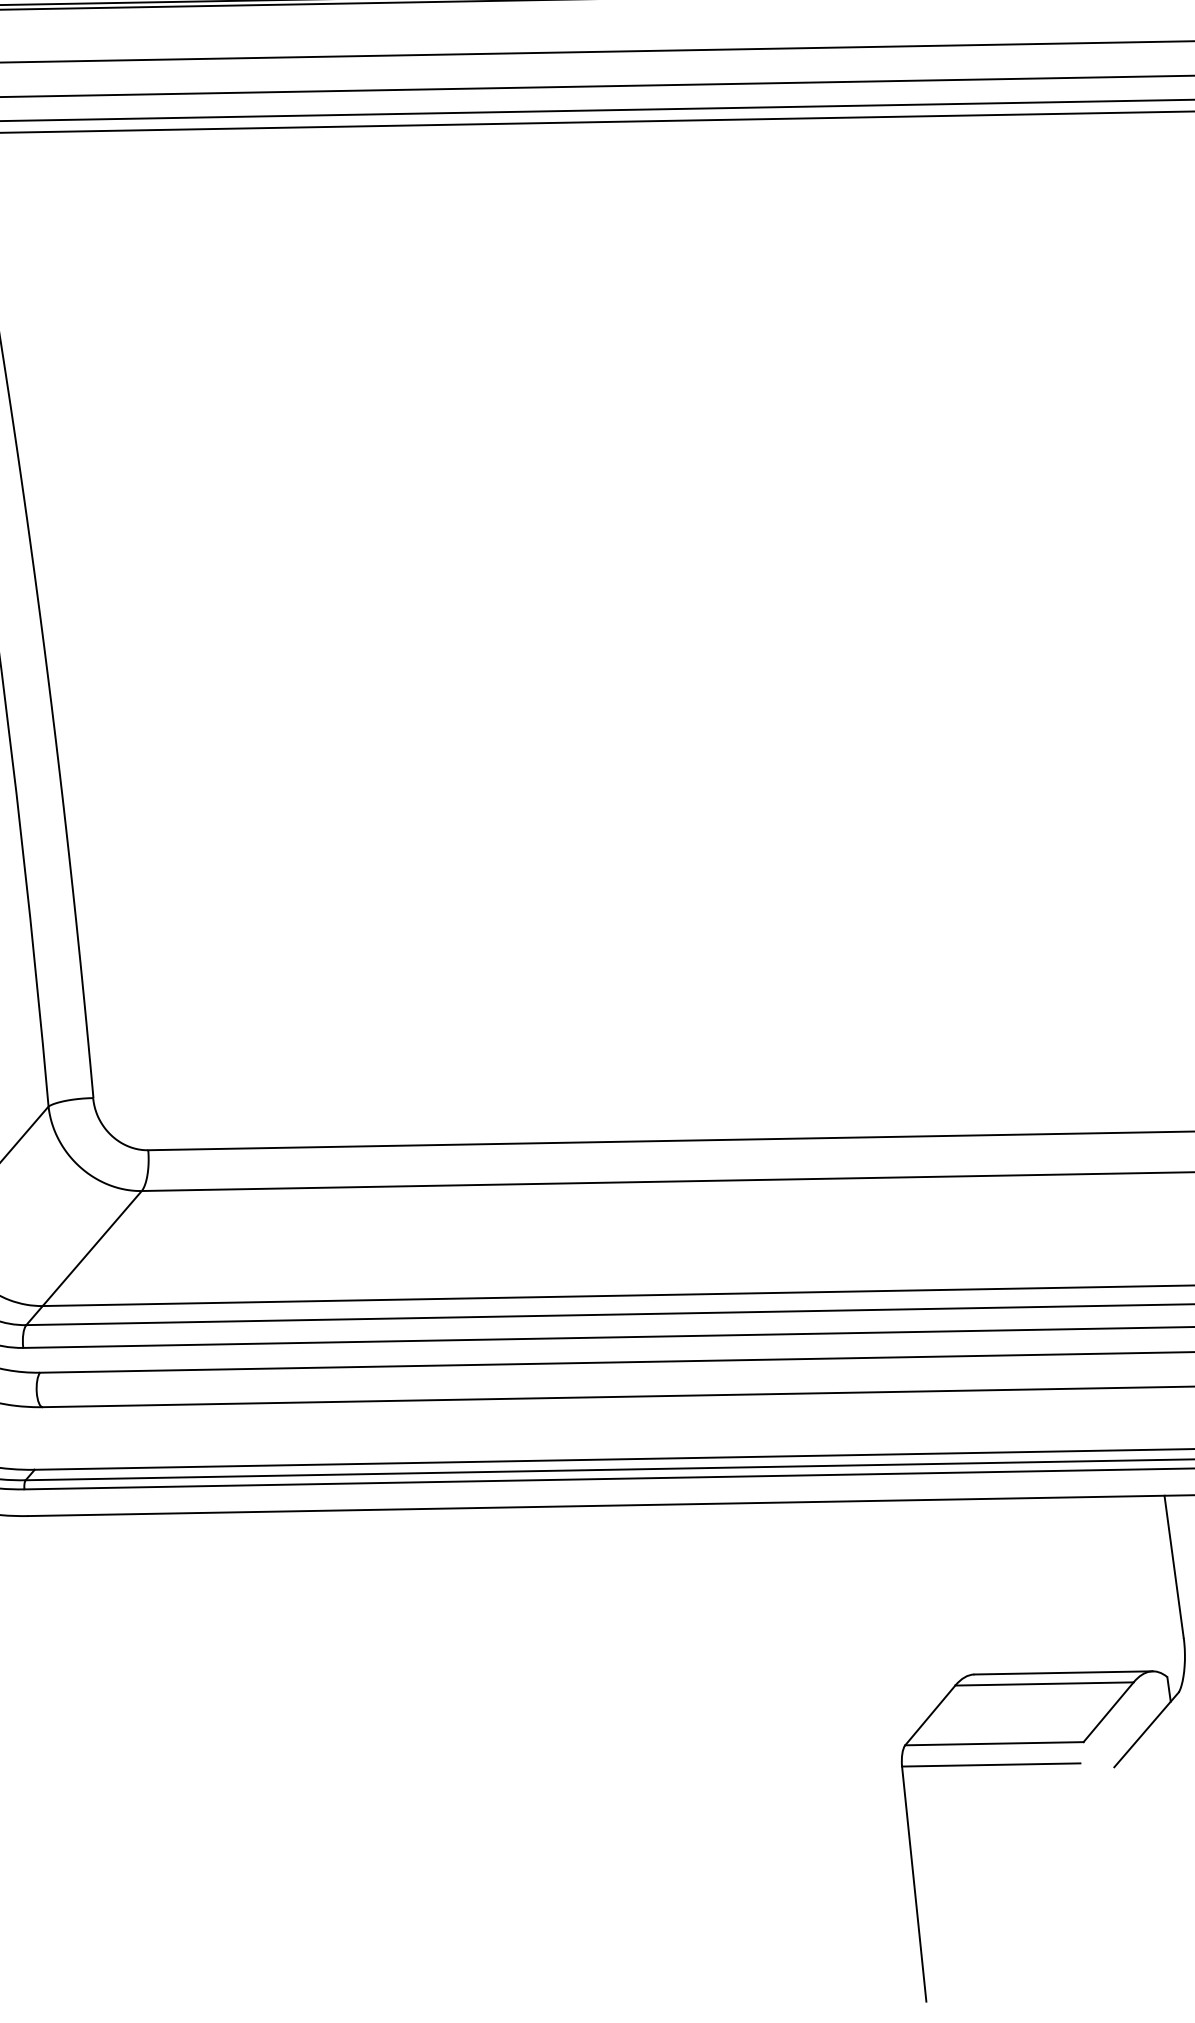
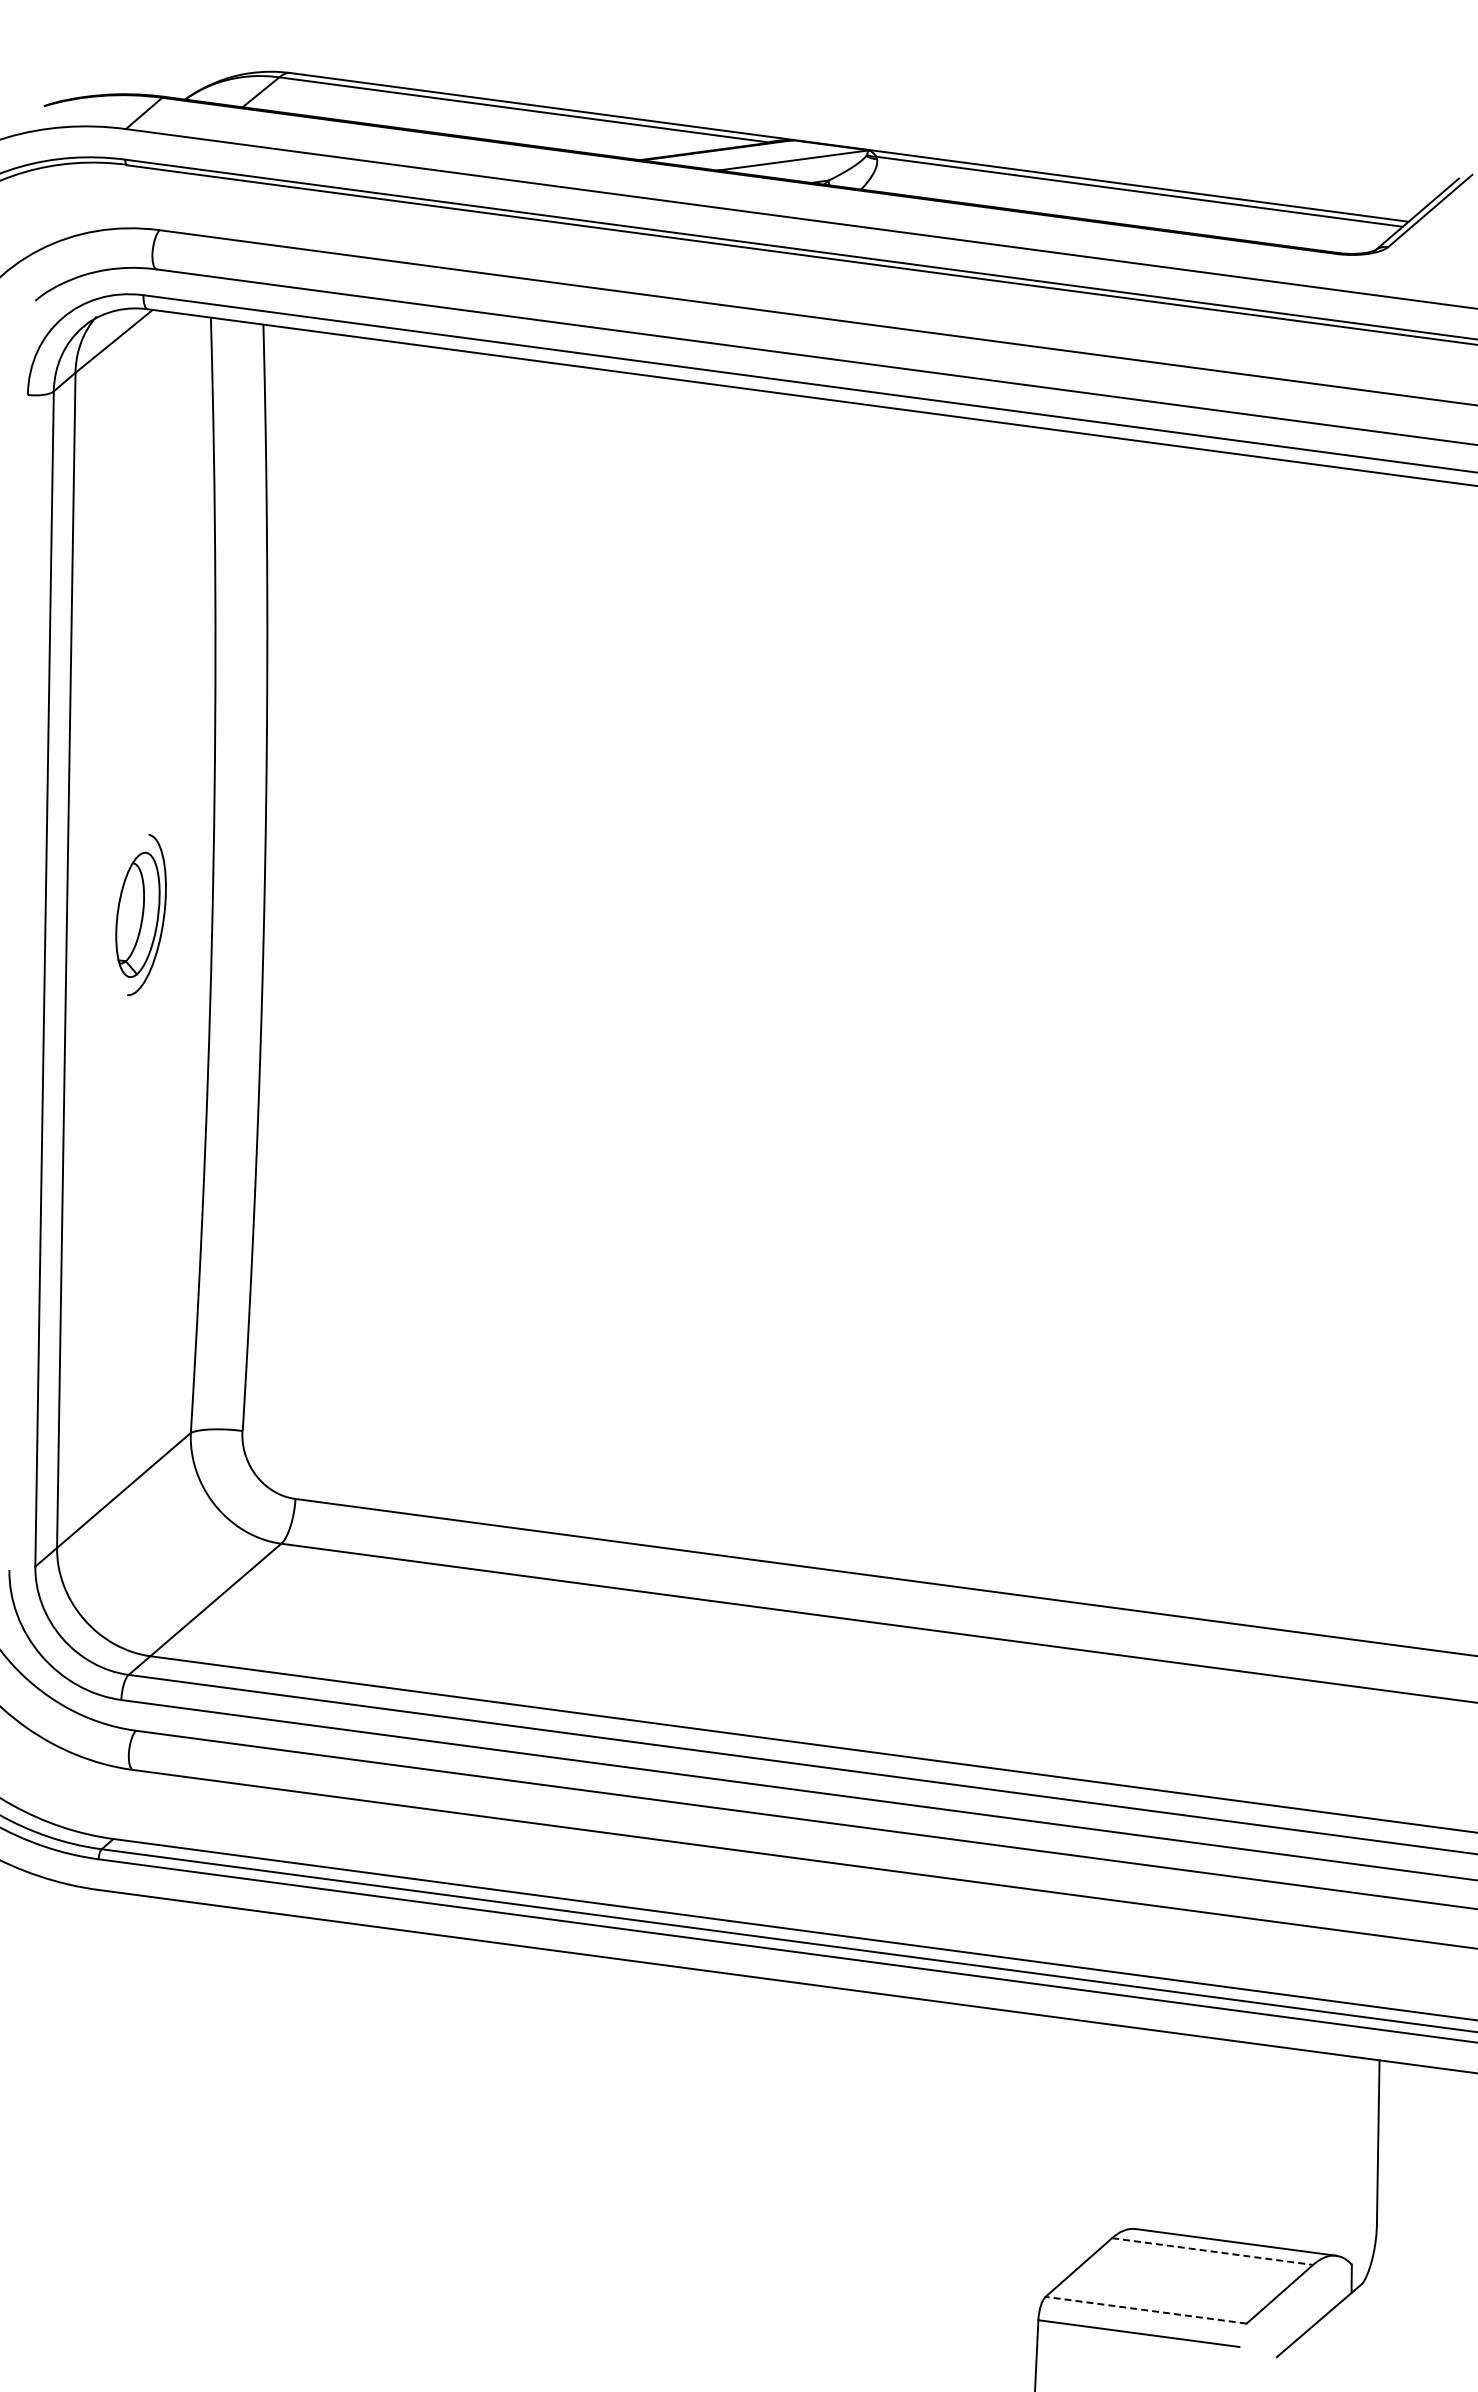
line: (1045, 1683) -> (1213, 2251), solid -> dashed
line: (993, 1744) -> (1145, 2310), solid -> dashed

